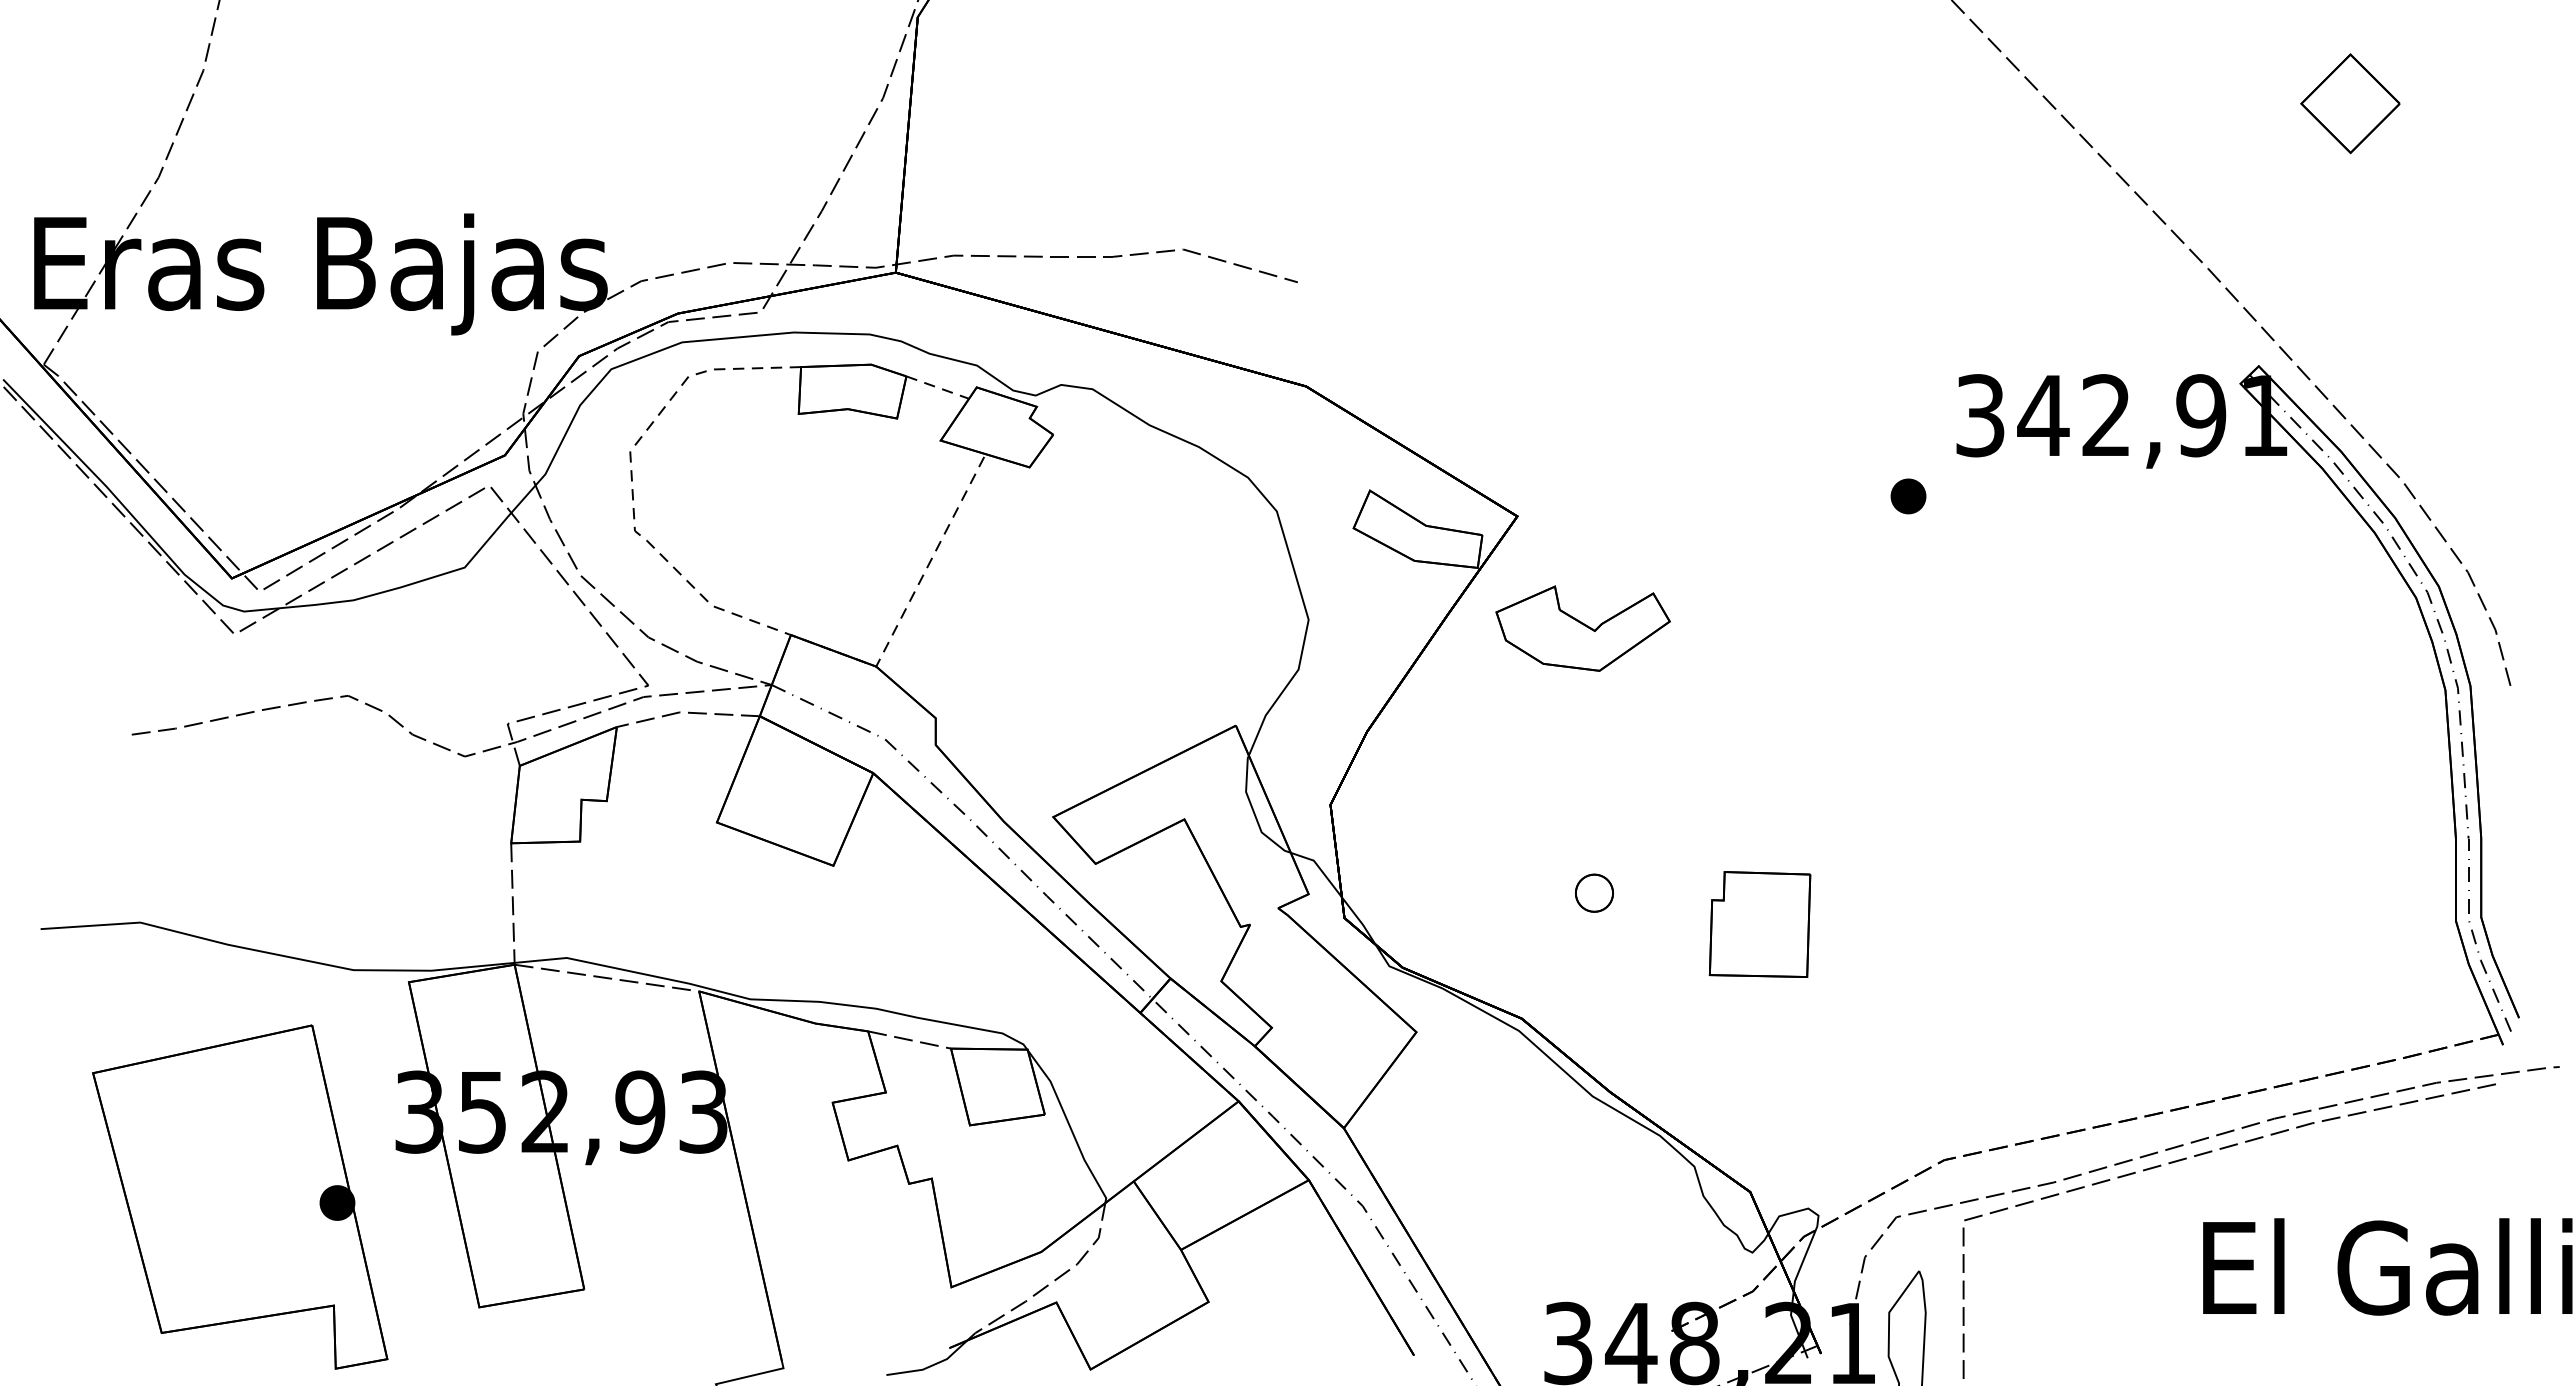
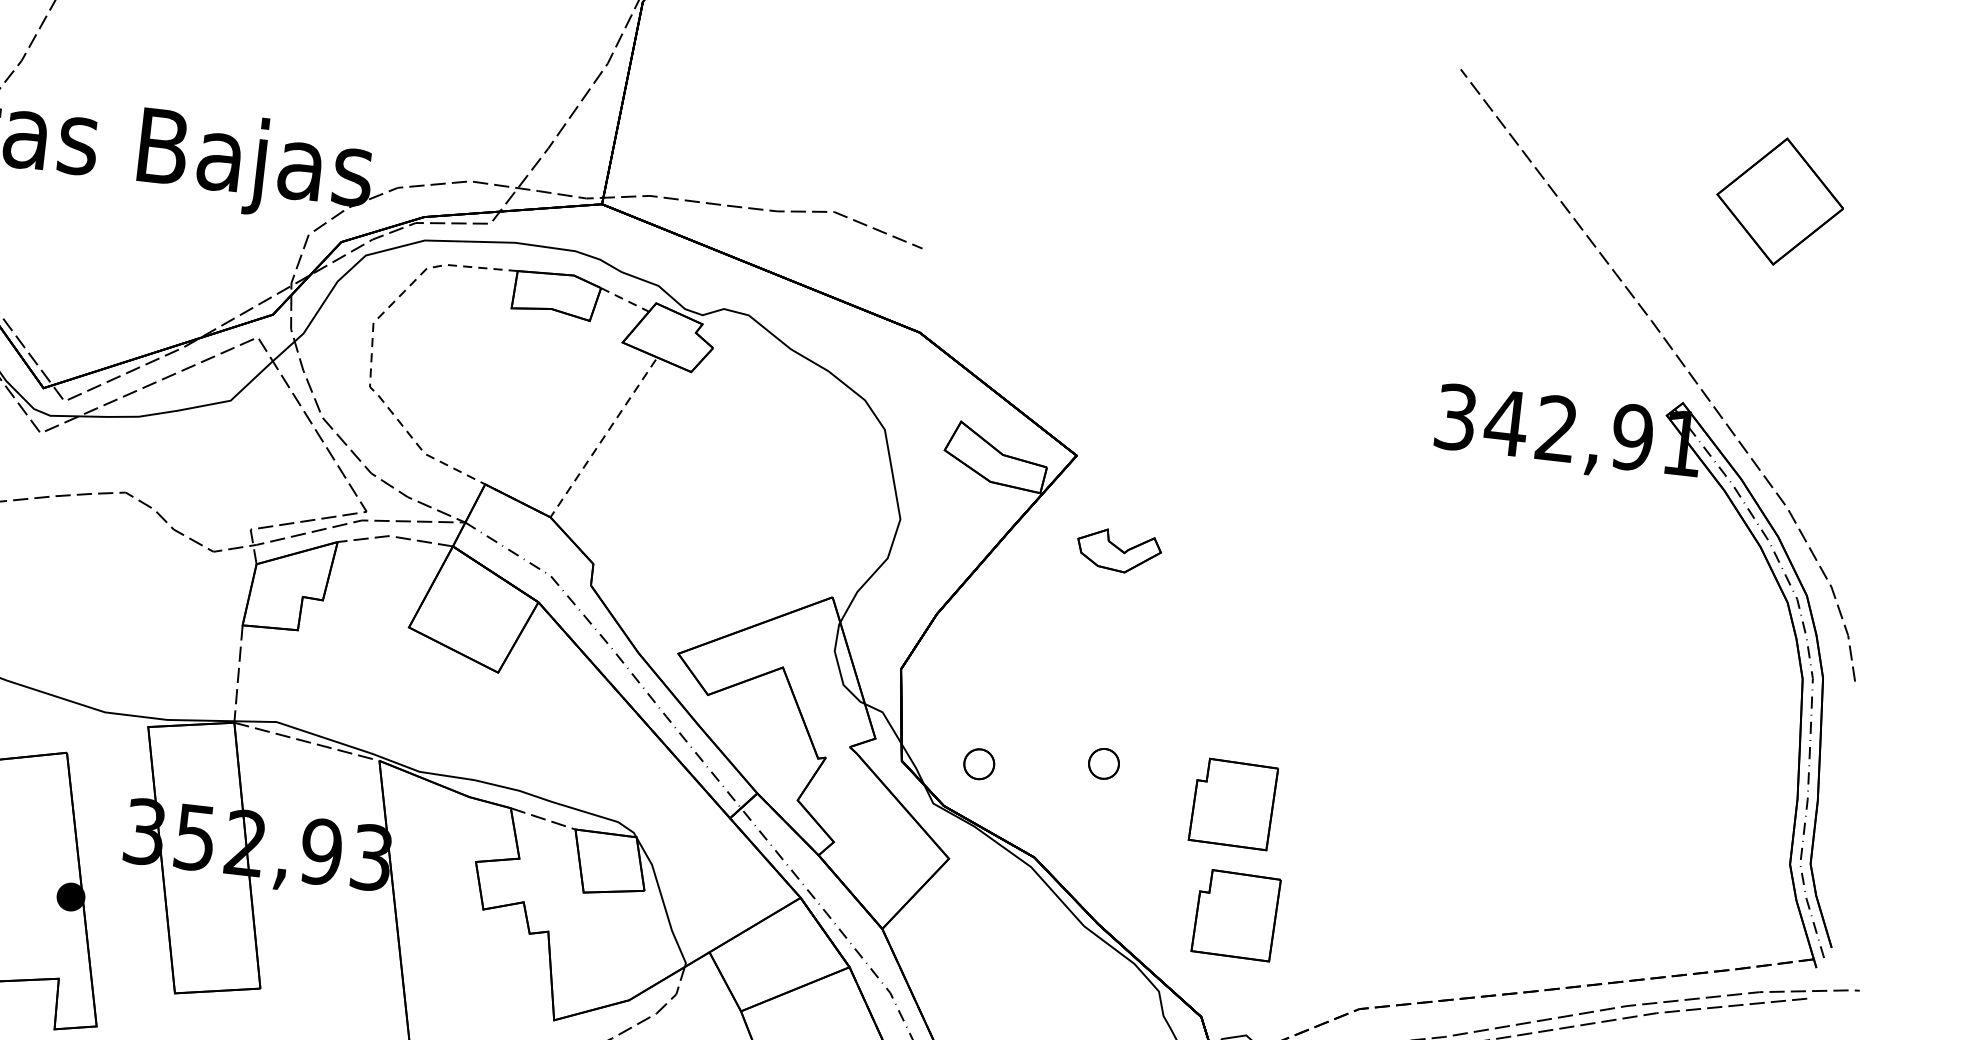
part: (2350, 103) -> (1780, 201), size x1.6
part: (1908, 496) -> (1391, 475), removed
part: (1582, 628) -> (1118, 551), size x0.6
part: (1439, 910) -> (978, 763), added
part: (1778, 1061) -> (1235, 915), added

